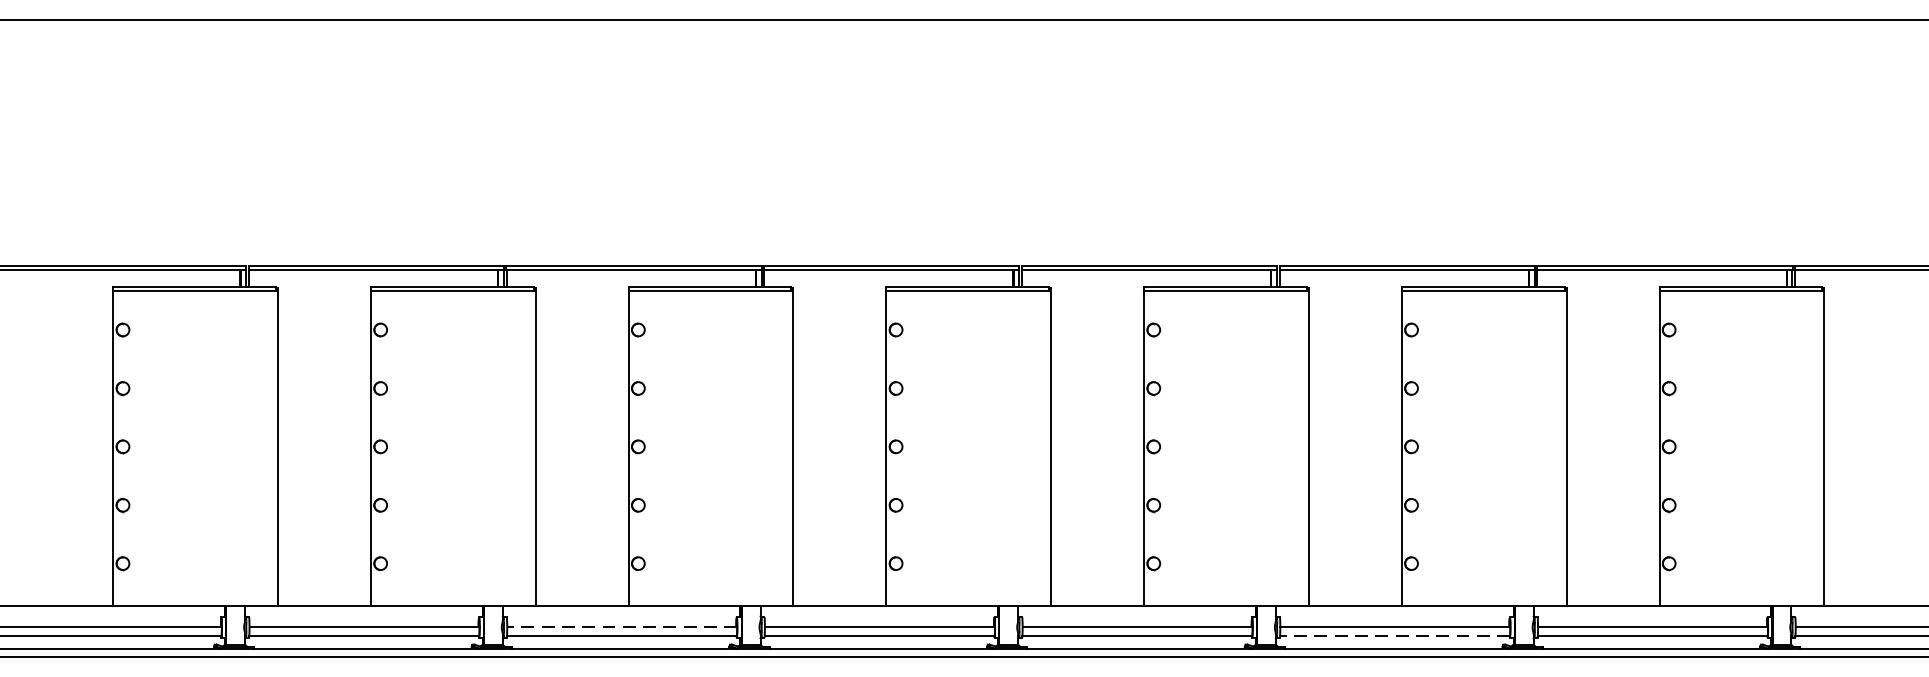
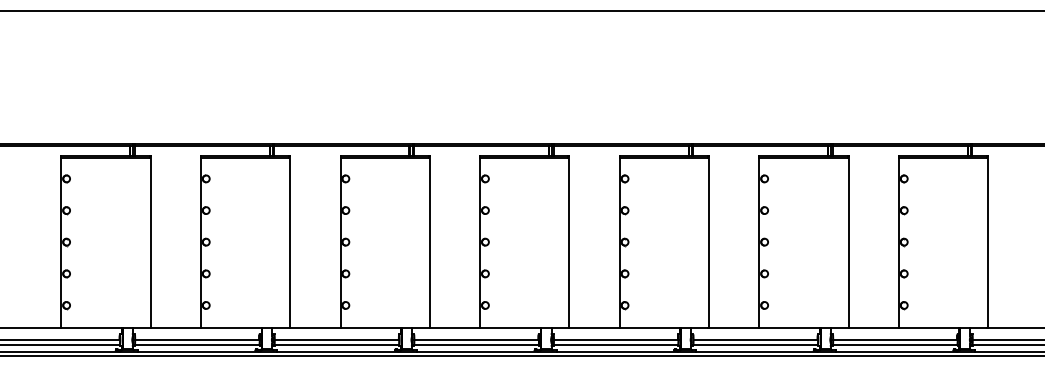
line: (621, 626) -> (336, 339), dashed -> solid
line: (1394, 635) -> (755, 344), dashed -> solid

